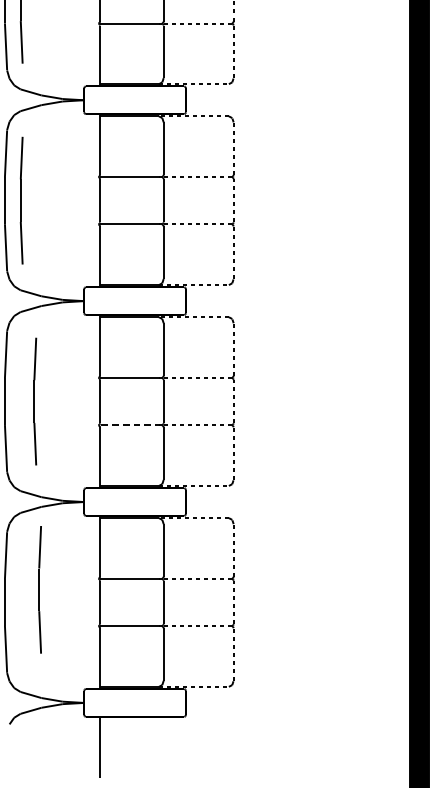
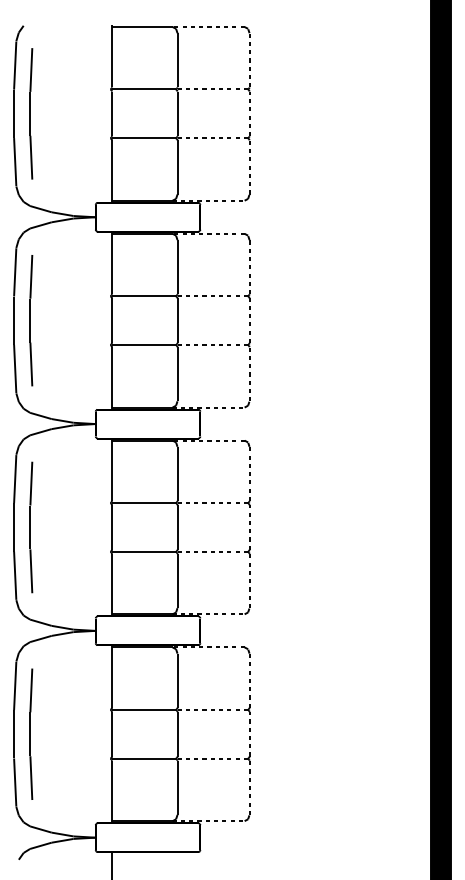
part: (35, 401) -> (31, 527), moved
line: (130, 424) -> (143, 551), dashed -> solid
part: (40, 589) -> (31, 733), moved

